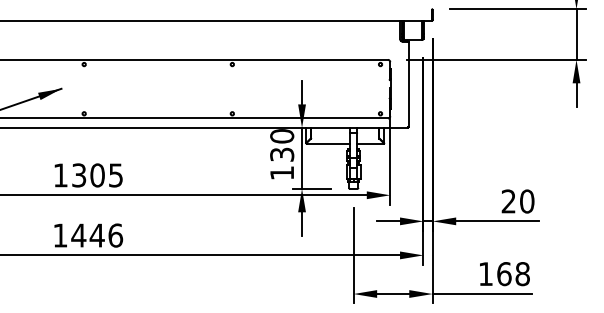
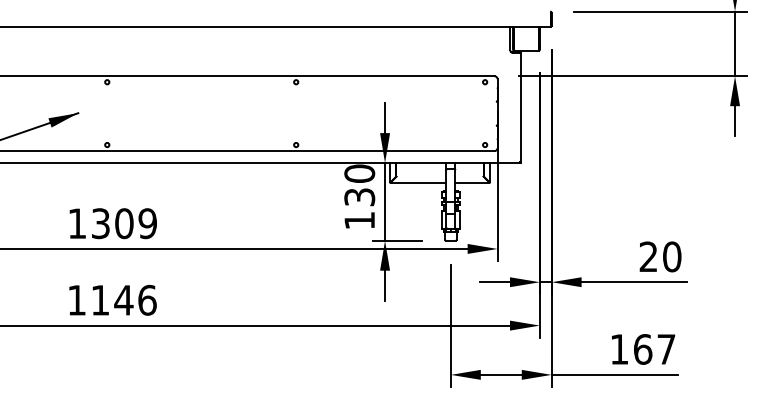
text: (115, 175) -> (147, 223), 1305 -> 1309
text: (78, 235) -> (99, 300), 1446 -> 1146
text: (522, 274) -> (666, 349), 168 -> 167

